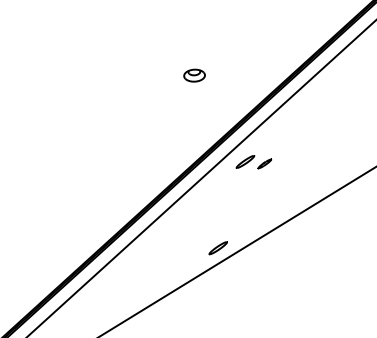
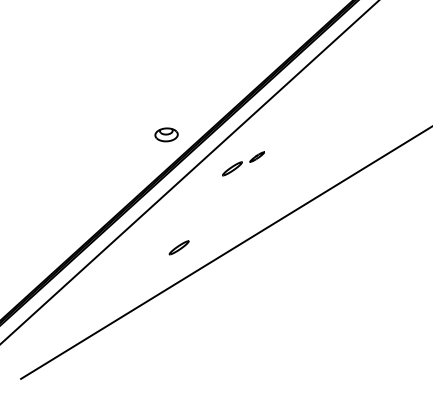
part: (194, 75) -> (166, 134), moved
part: (245, 161) -> (232, 168), moved
part: (217, 247) -> (178, 247), moved

